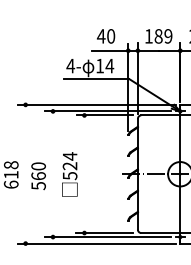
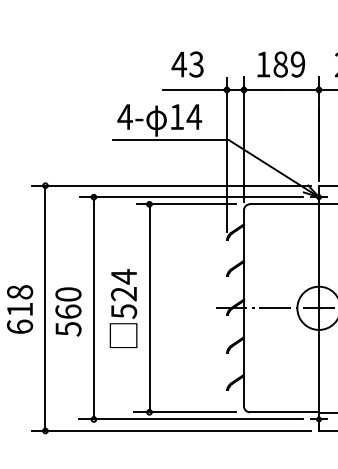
text: (111, 36) -> (197, 64), 40 -> 43
line: (53, 173) -> (94, 307), added
line: (84, 173) -> (149, 307), added
line: (25, 174) -> (45, 308), added

